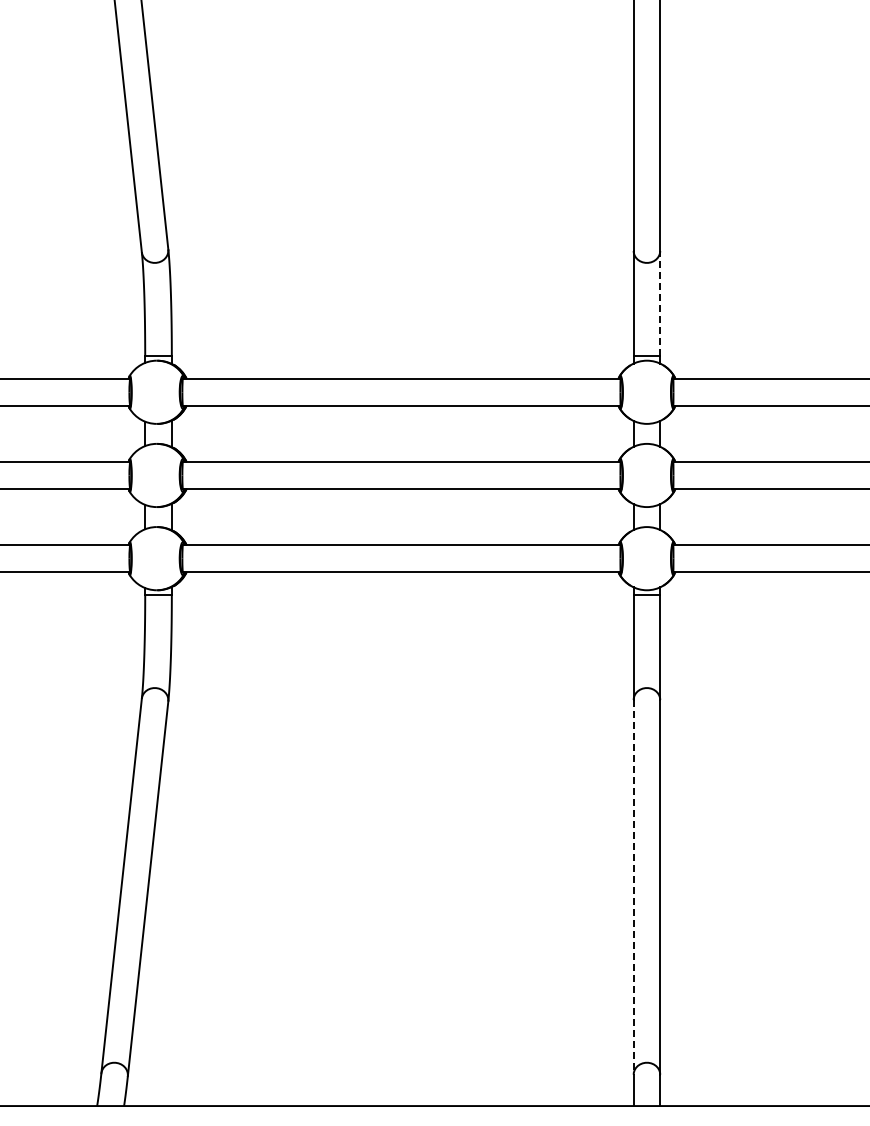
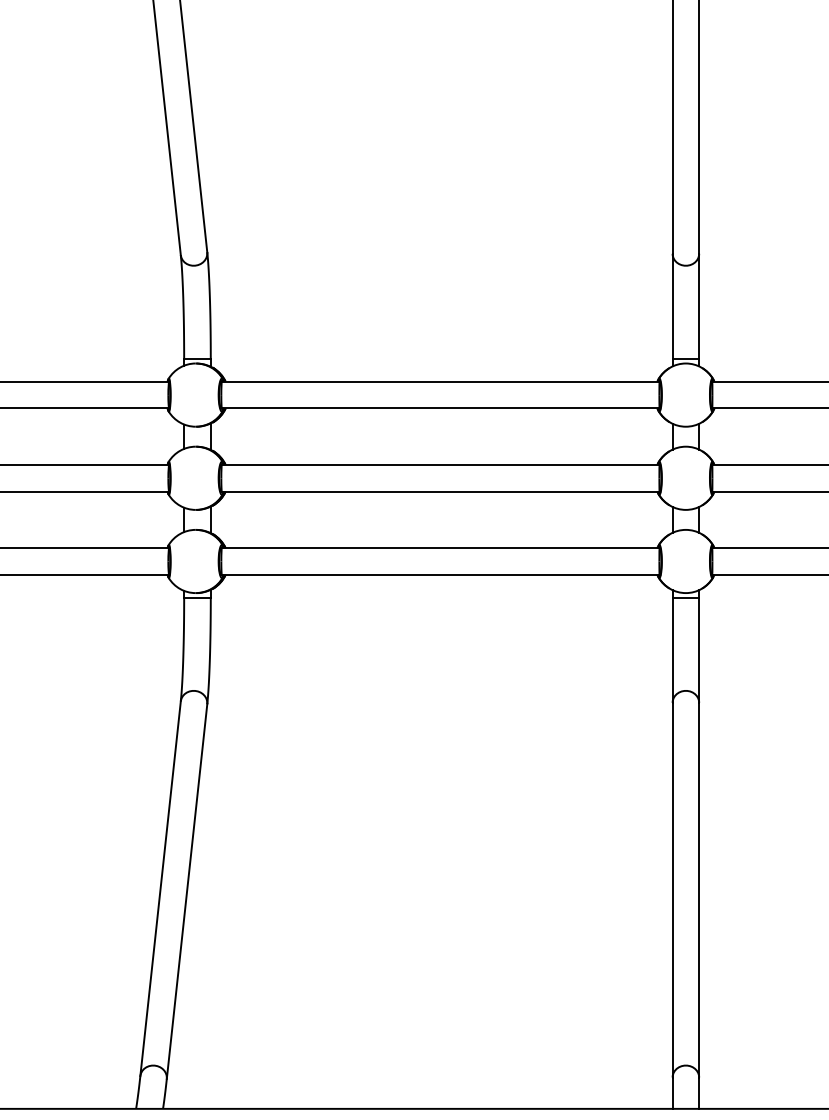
line: (660, 302) -> (699, 305), dashed -> solid
line: (633, 887) -> (672, 890), dashed -> solid

